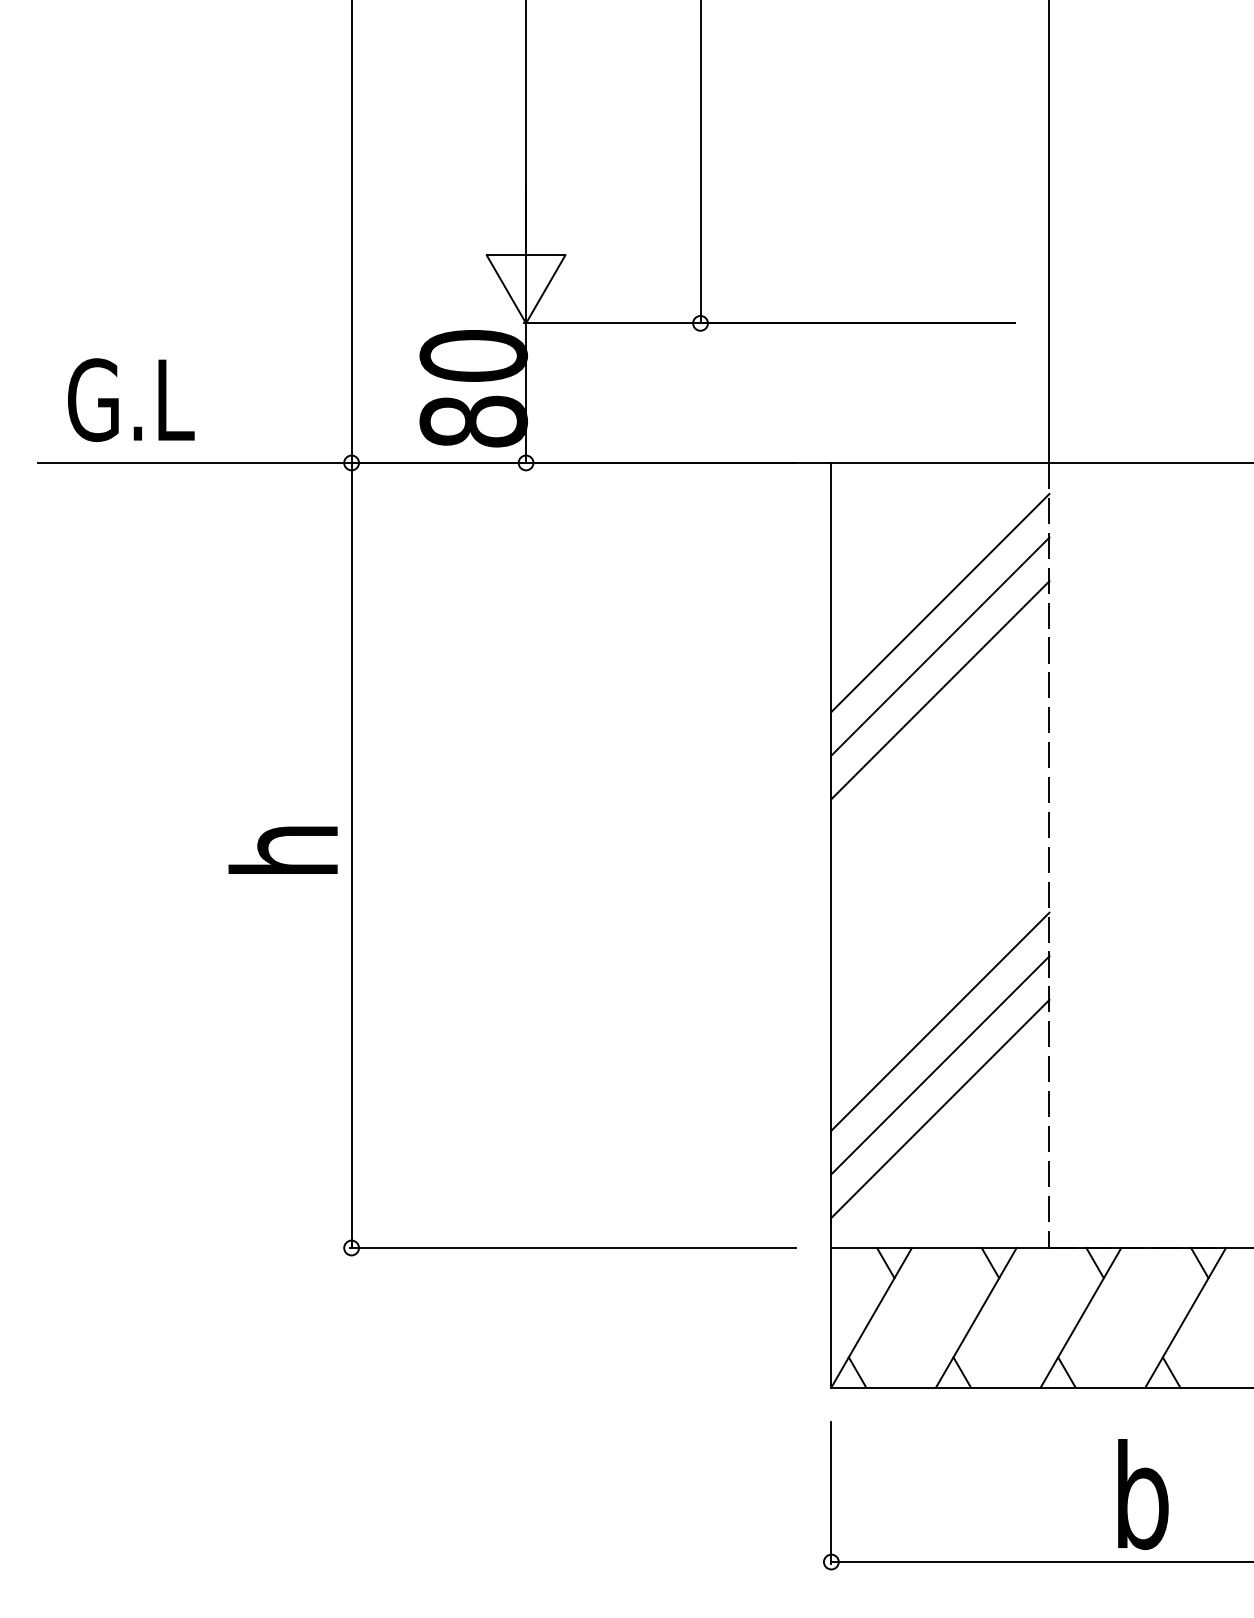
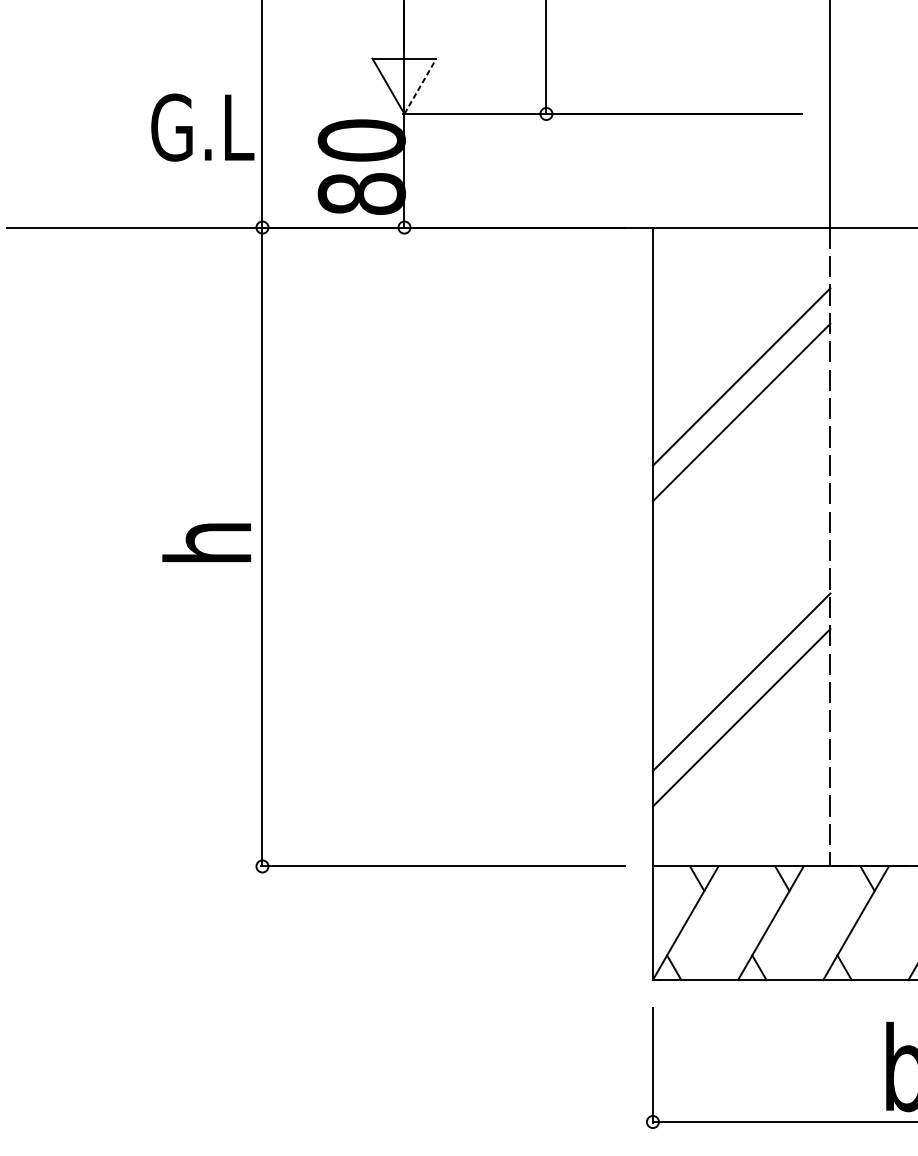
line: (545, 288) -> (420, 85), solid -> dashed
text: (131, 399) -> (202, 127), moved
line: (940, 602) -> (741, 341), removed
line: (940, 1108) -> (741, 752), removed

